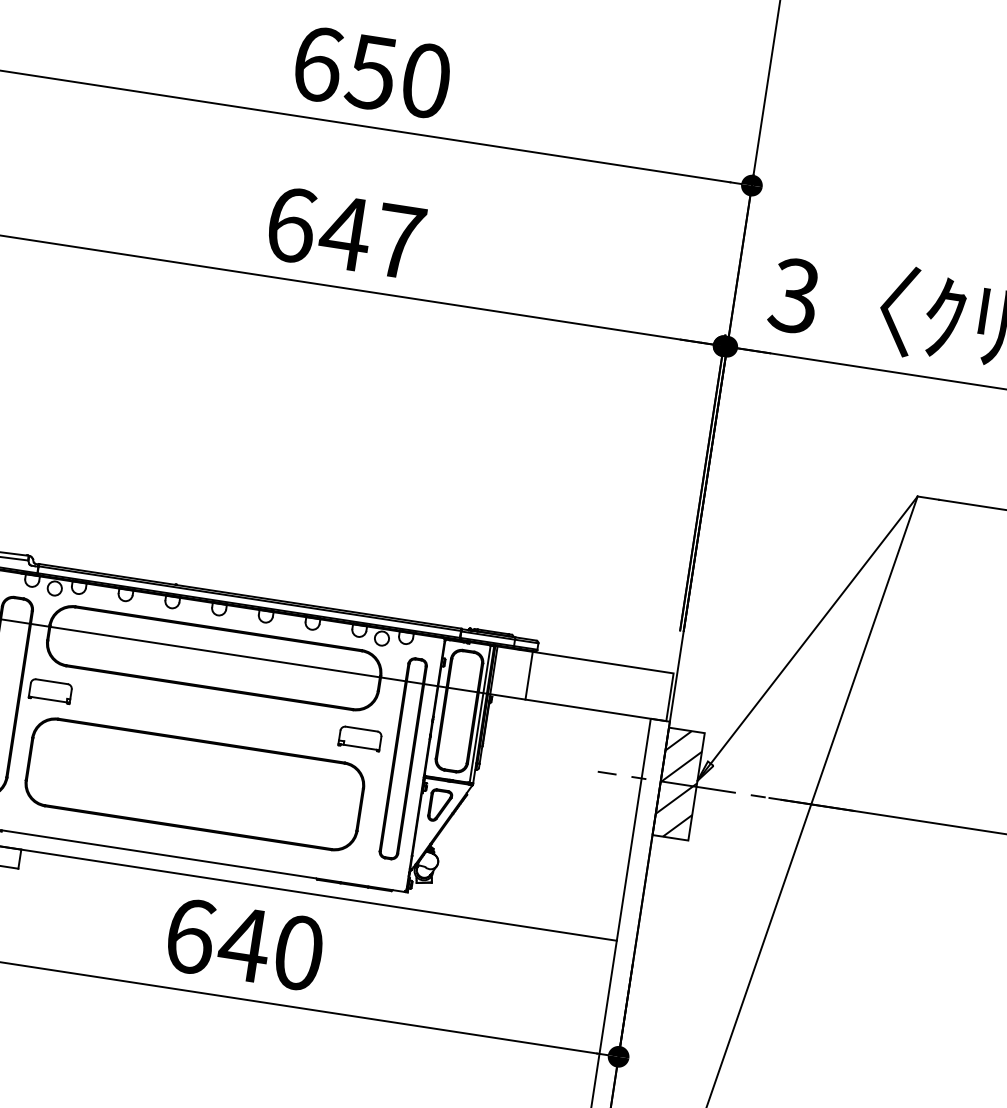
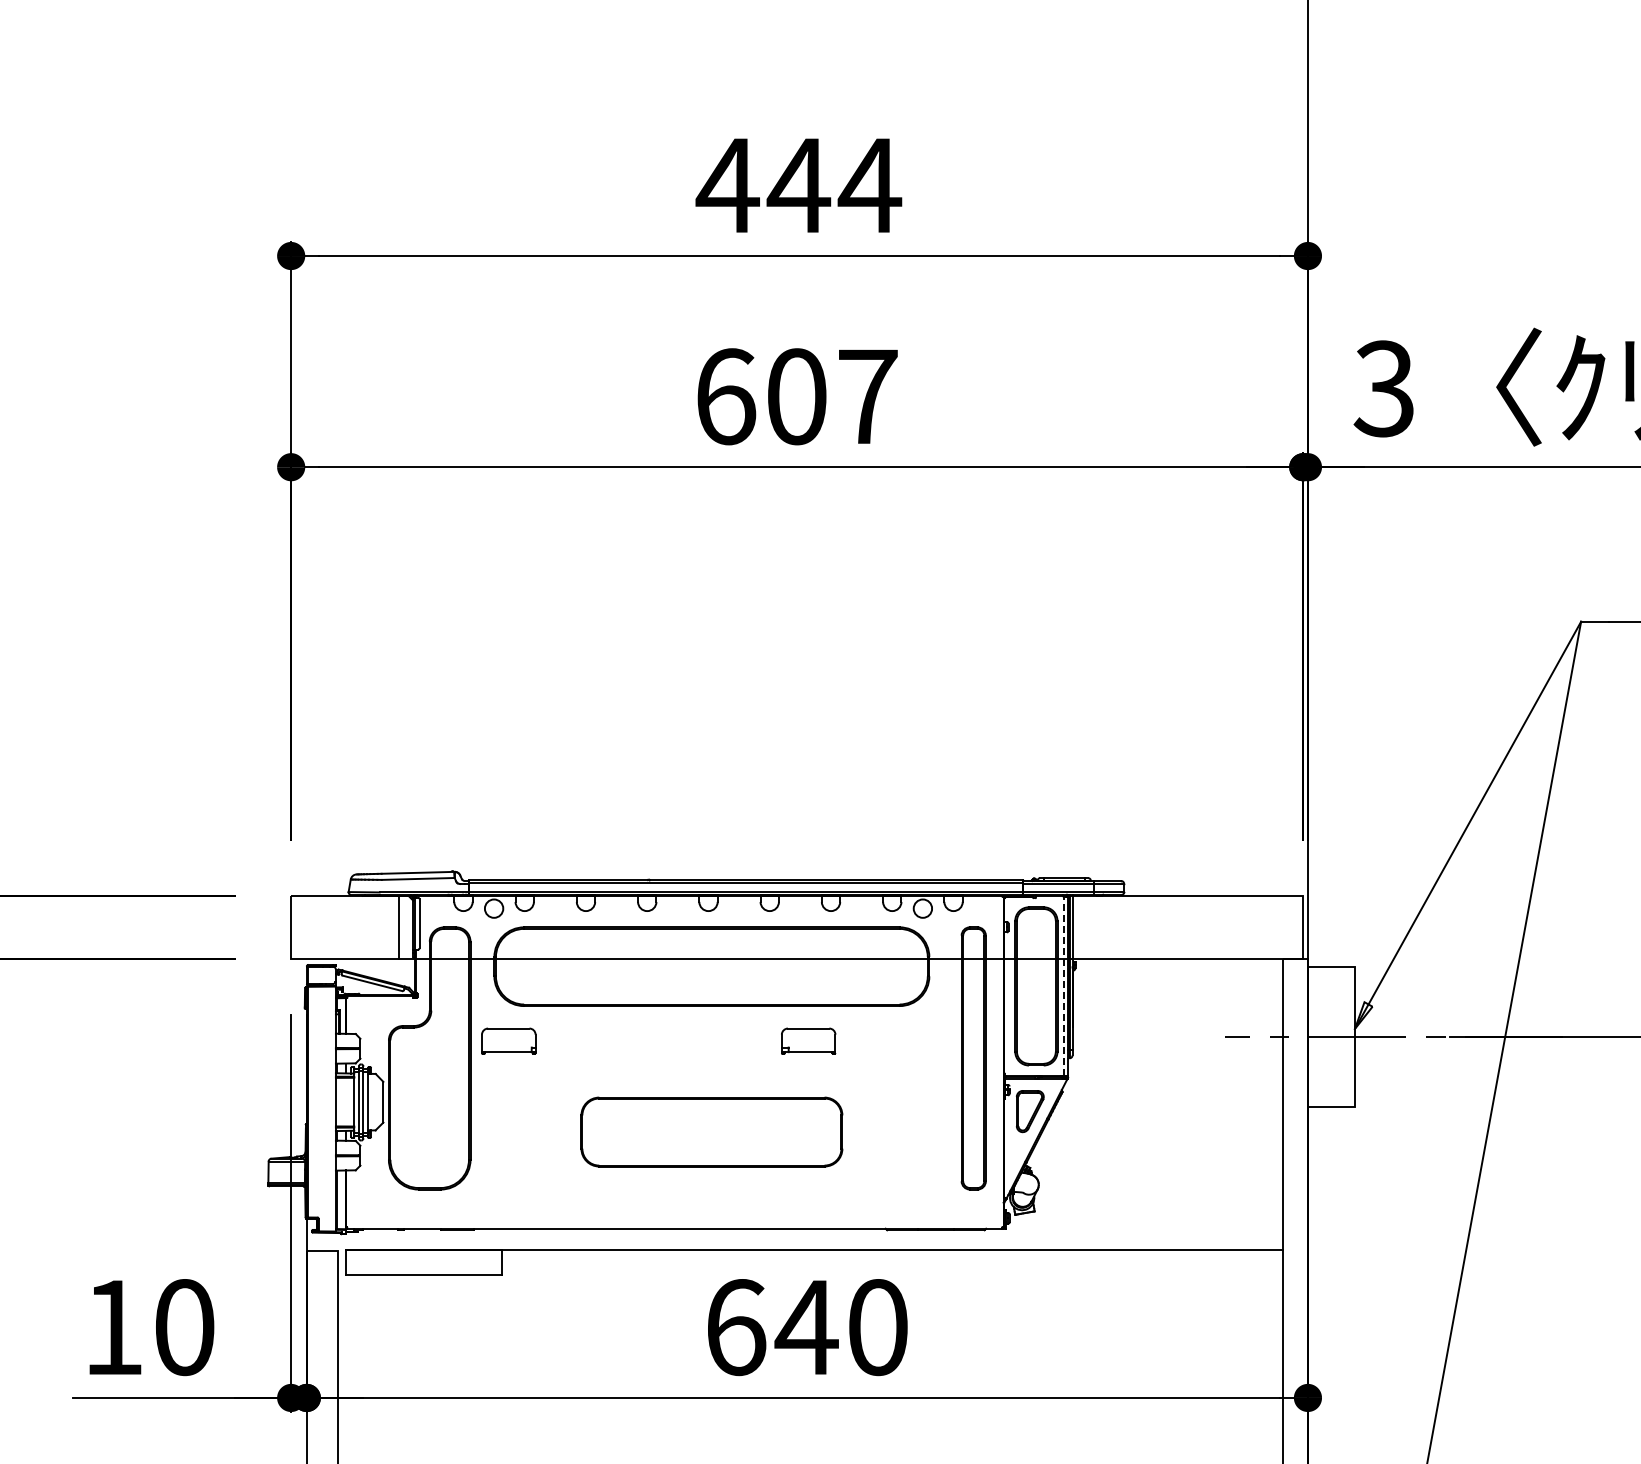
text: (371, 72) -> (798, 185), 650 -> 444
text: (345, 233) -> (796, 396), 647 -> 607
line: (528, 675) -> (1118, 927), removed
line: (480, 714) -> (1063, 986), solid -> dashed
part: (360, 738) -> (808, 1040), moved
part: (194, 783) -> (711, 1131), size x0.6
hatch: (678, 783) -> (1330, 1036), removed

